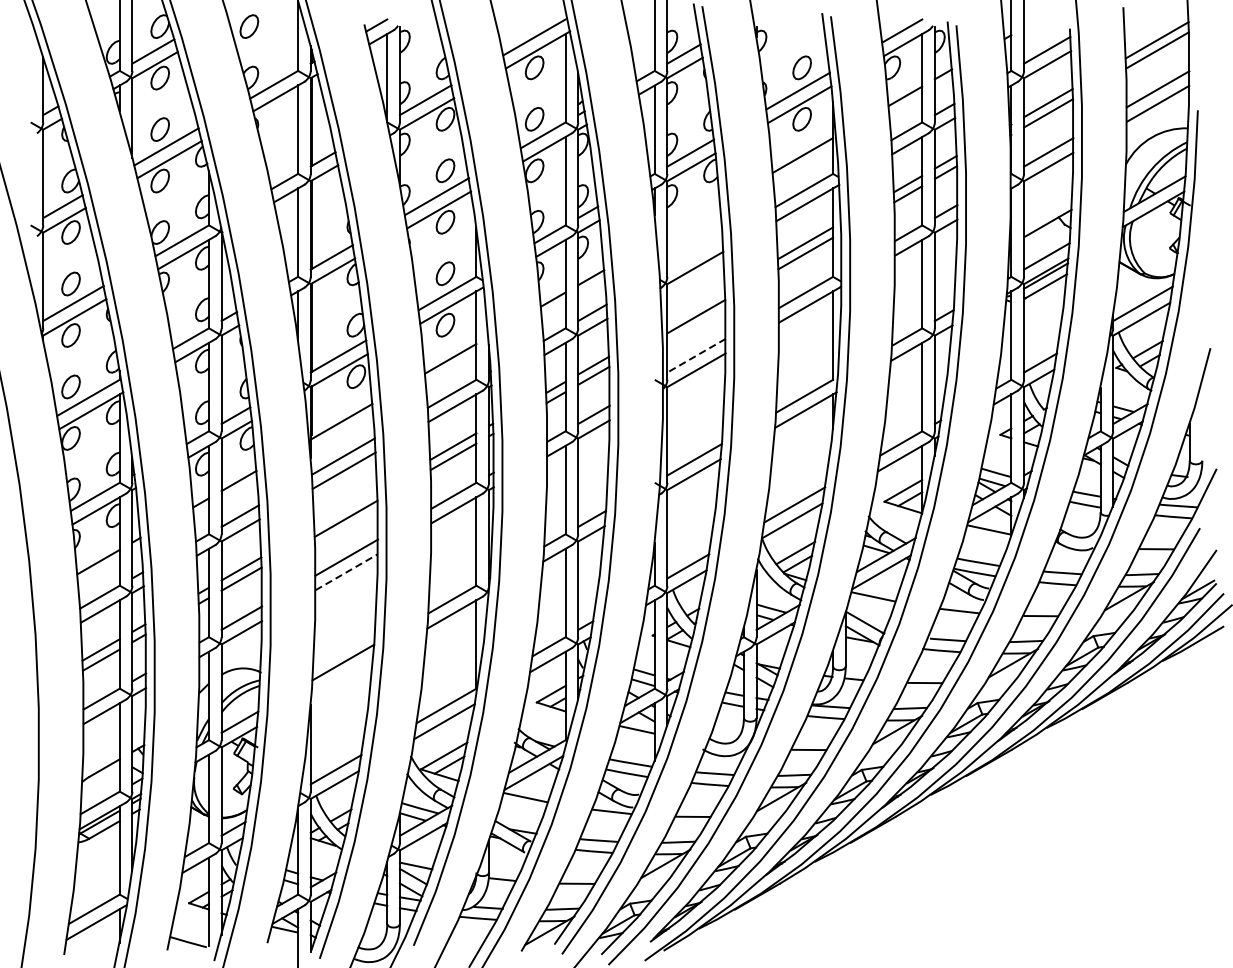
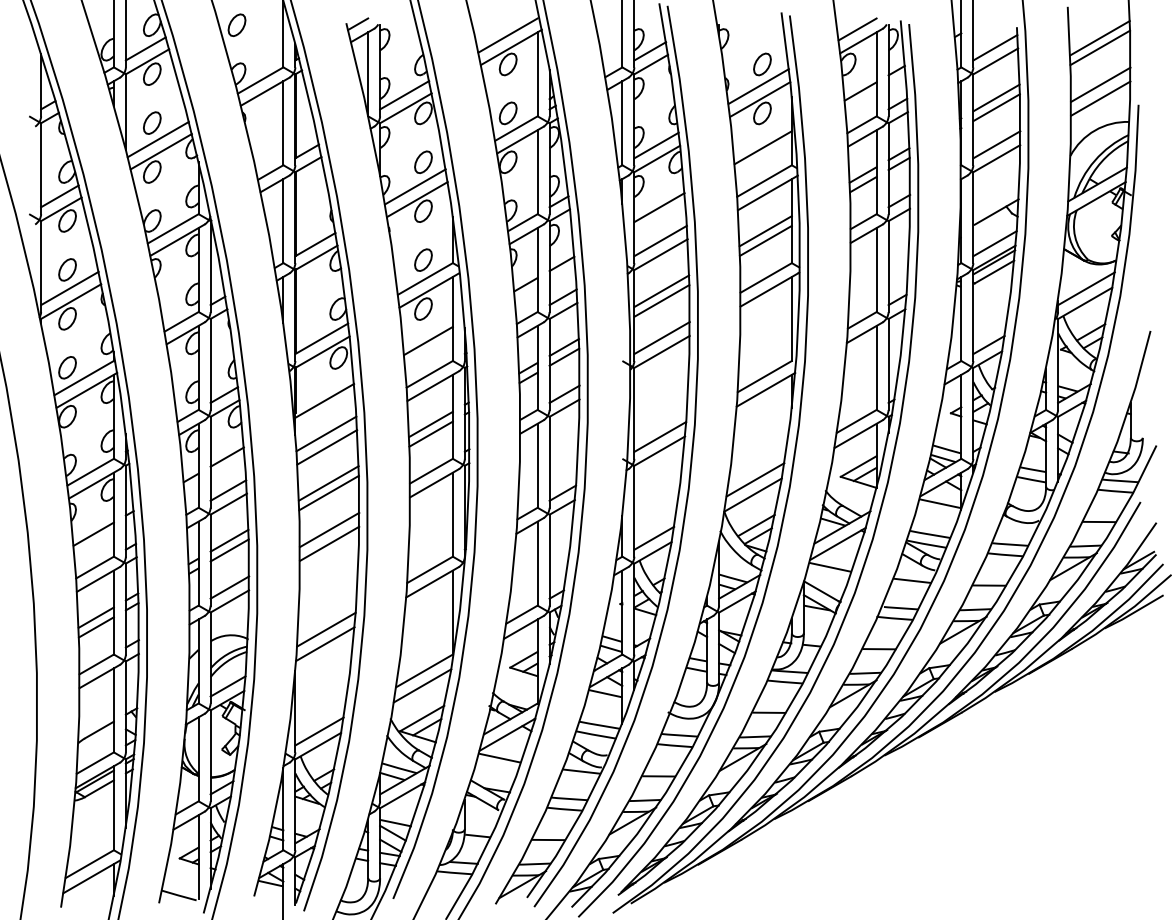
line: (693, 218) -> (659, 207), added
line: (694, 253) -> (660, 240), added
line: (695, 306) -> (661, 291), added
line: (695, 356) -> (661, 338), dashed -> solid
line: (345, 508) -> (328, 483), added
line: (347, 571) -> (330, 543), dashed -> solid
line: (342, 678) -> (325, 644), added

